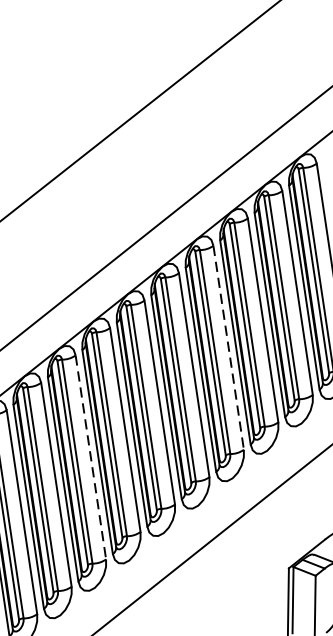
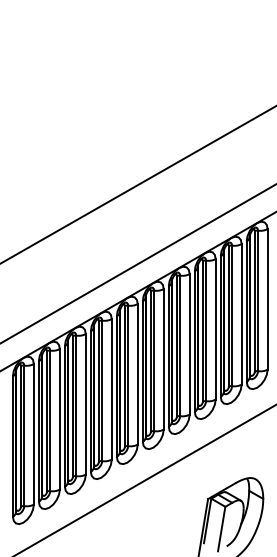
line: (228, 348) -> (189, 344), dashed -> solid
line: (90, 457) -> (85, 404), dashed -> solid

